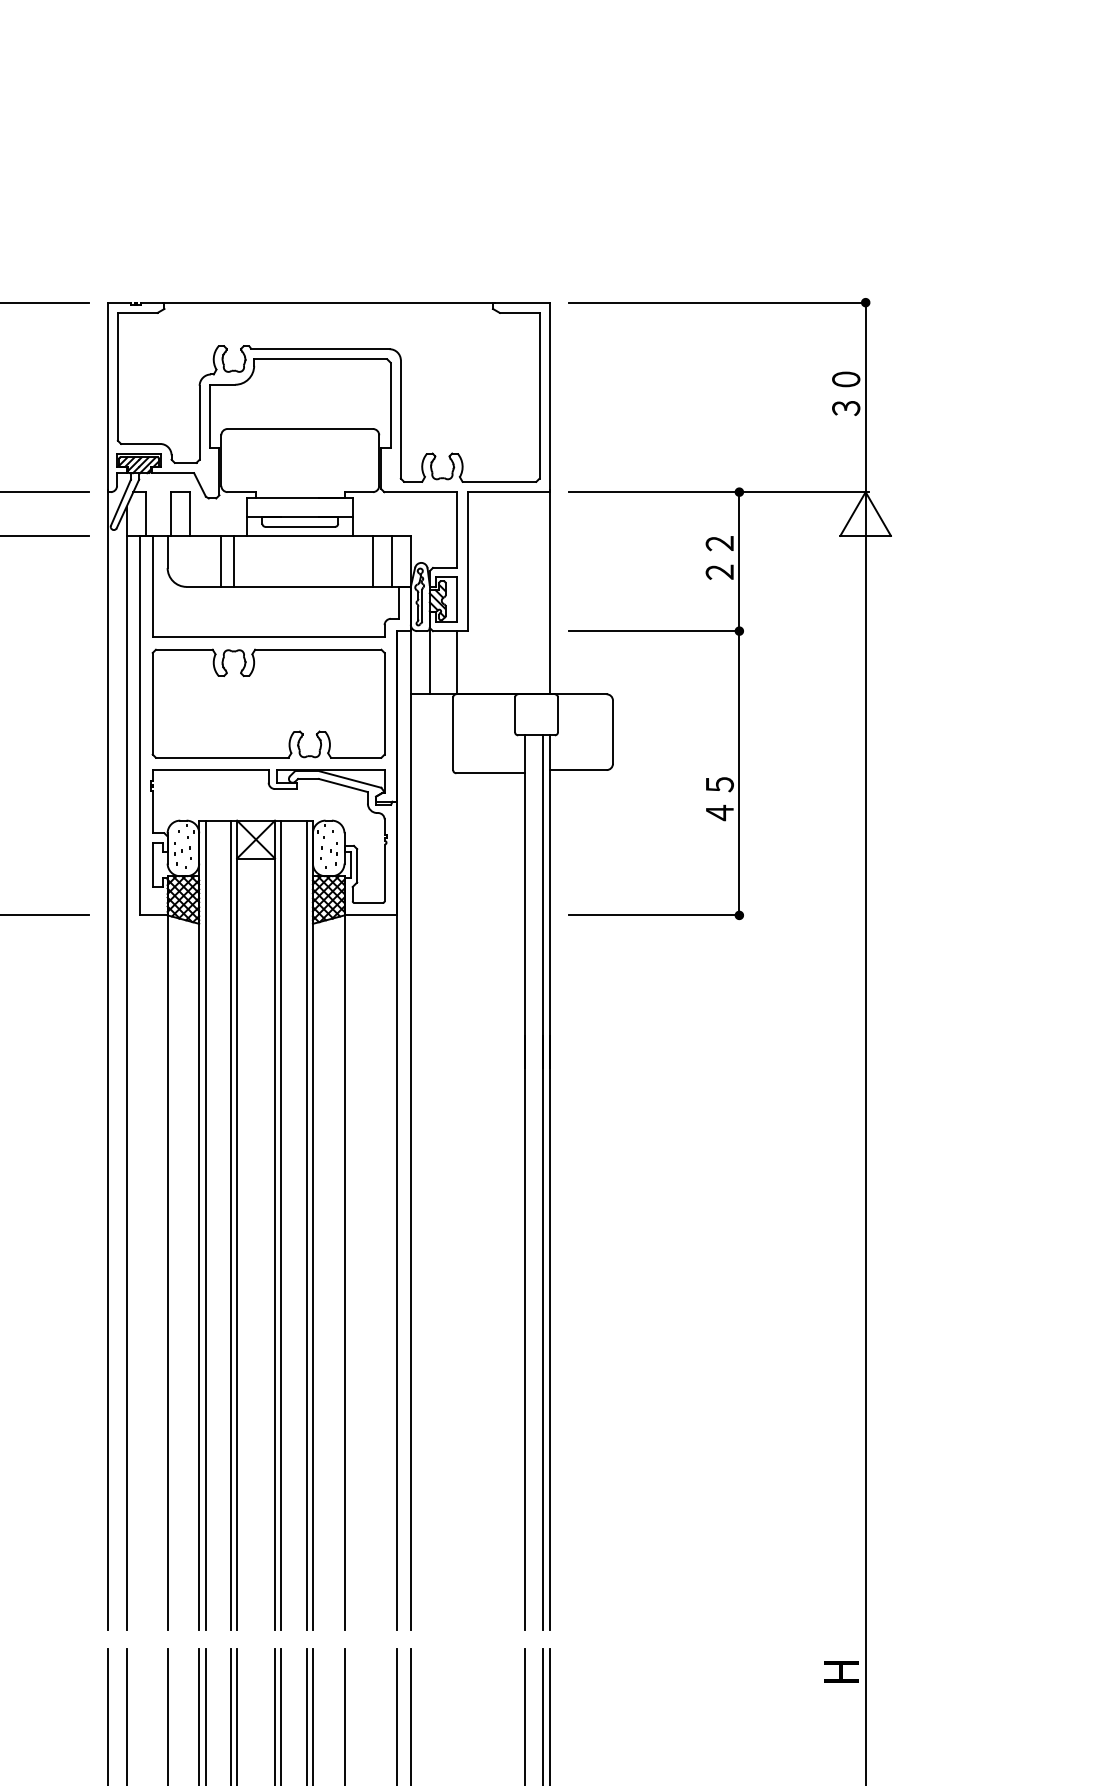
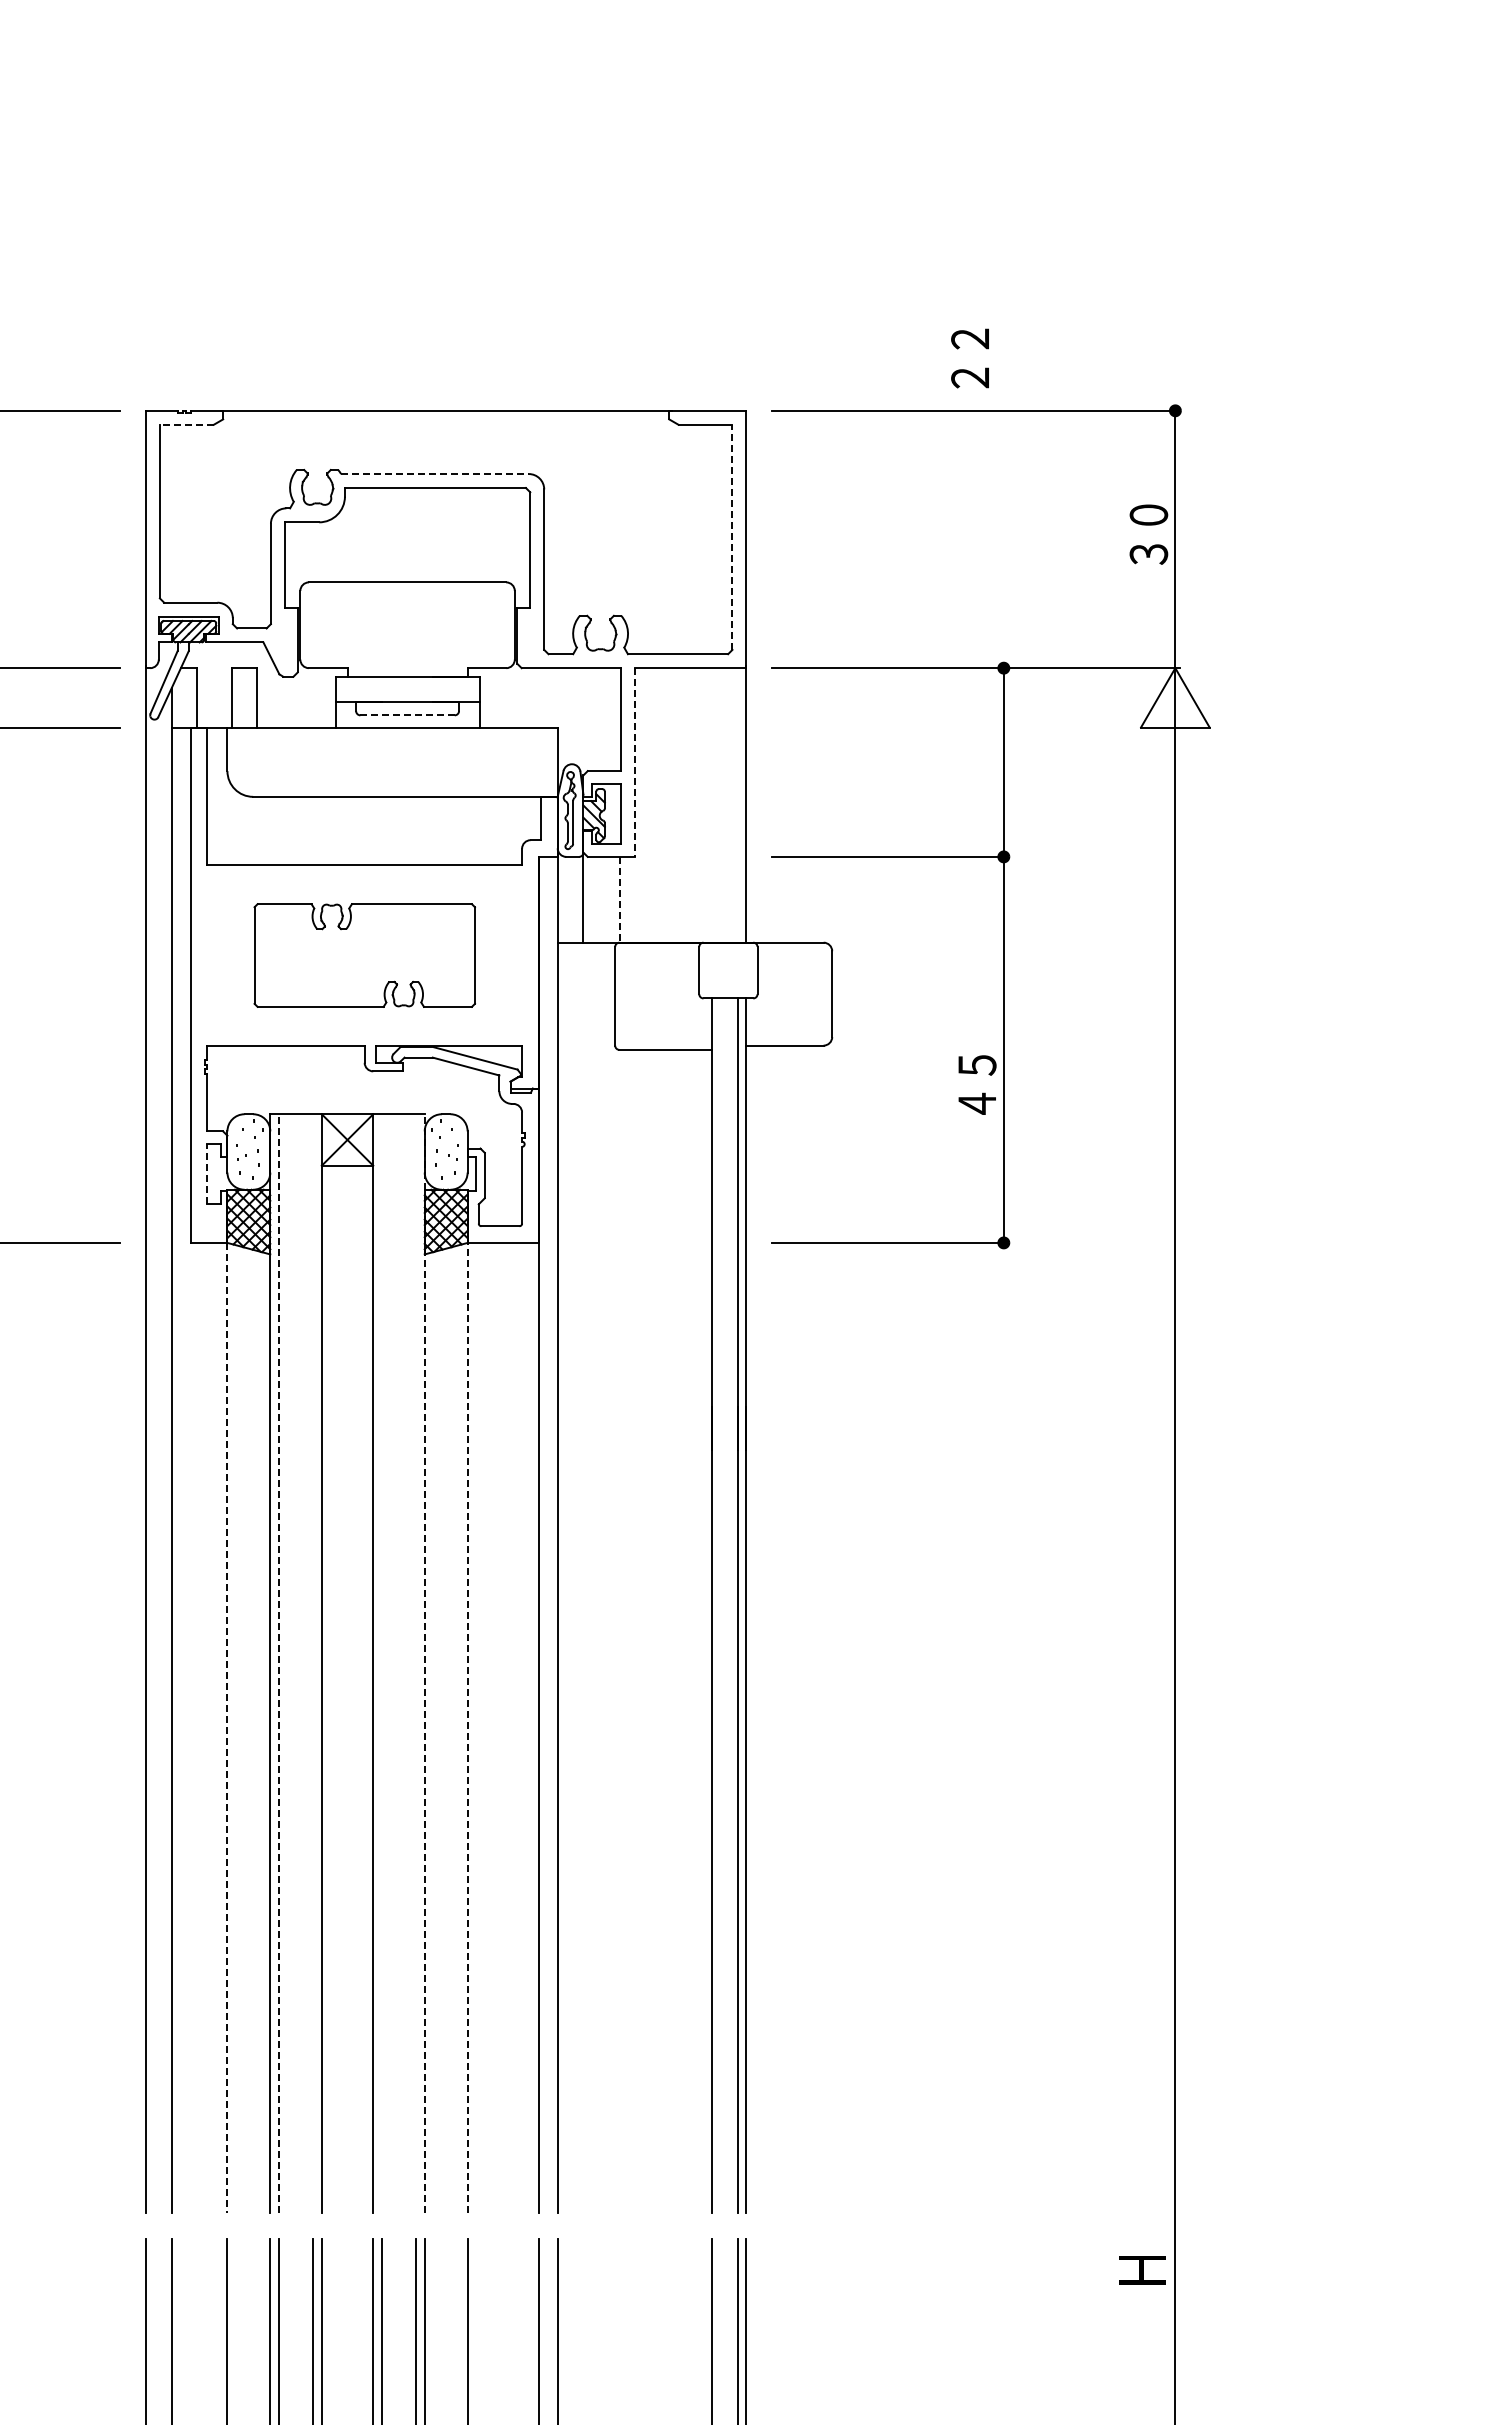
line: (137, 312) -> (186, 424), solid -> dashed
line: (320, 349) -> (434, 474), solid -> dashed
line: (539, 395) -> (732, 537), solid -> dashed
line: (300, 527) -> (408, 715), solid -> dashed
text: (719, 557) -> (969, 358), moved
line: (221, 561) -> (300, 762), removed
line: (233, 561) -> (316, 762), removed
line: (373, 561) -> (506, 762), removed
line: (391, 561) -> (531, 762), removed
line: (467, 562) -> (634, 763), solid -> dashed
line: (457, 662) -> (620, 899), solid -> dashed
part: (268, 703) -> (364, 955), size x0.7
line: (152, 864) -> (207, 1173), solid -> dashed
line: (205, 1225) -> (278, 1663), solid -> dashed
line: (231, 1225) -> (313, 1663), removed
line: (281, 1225) -> (381, 1663), removed
line: (306, 1225) -> (416, 1663), removed
line: (312, 1225) -> (424, 1663), solid -> dashed
line: (167, 1272) -> (227, 1728), solid -> dashed
line: (344, 1272) -> (467, 1727), solid -> dashed

